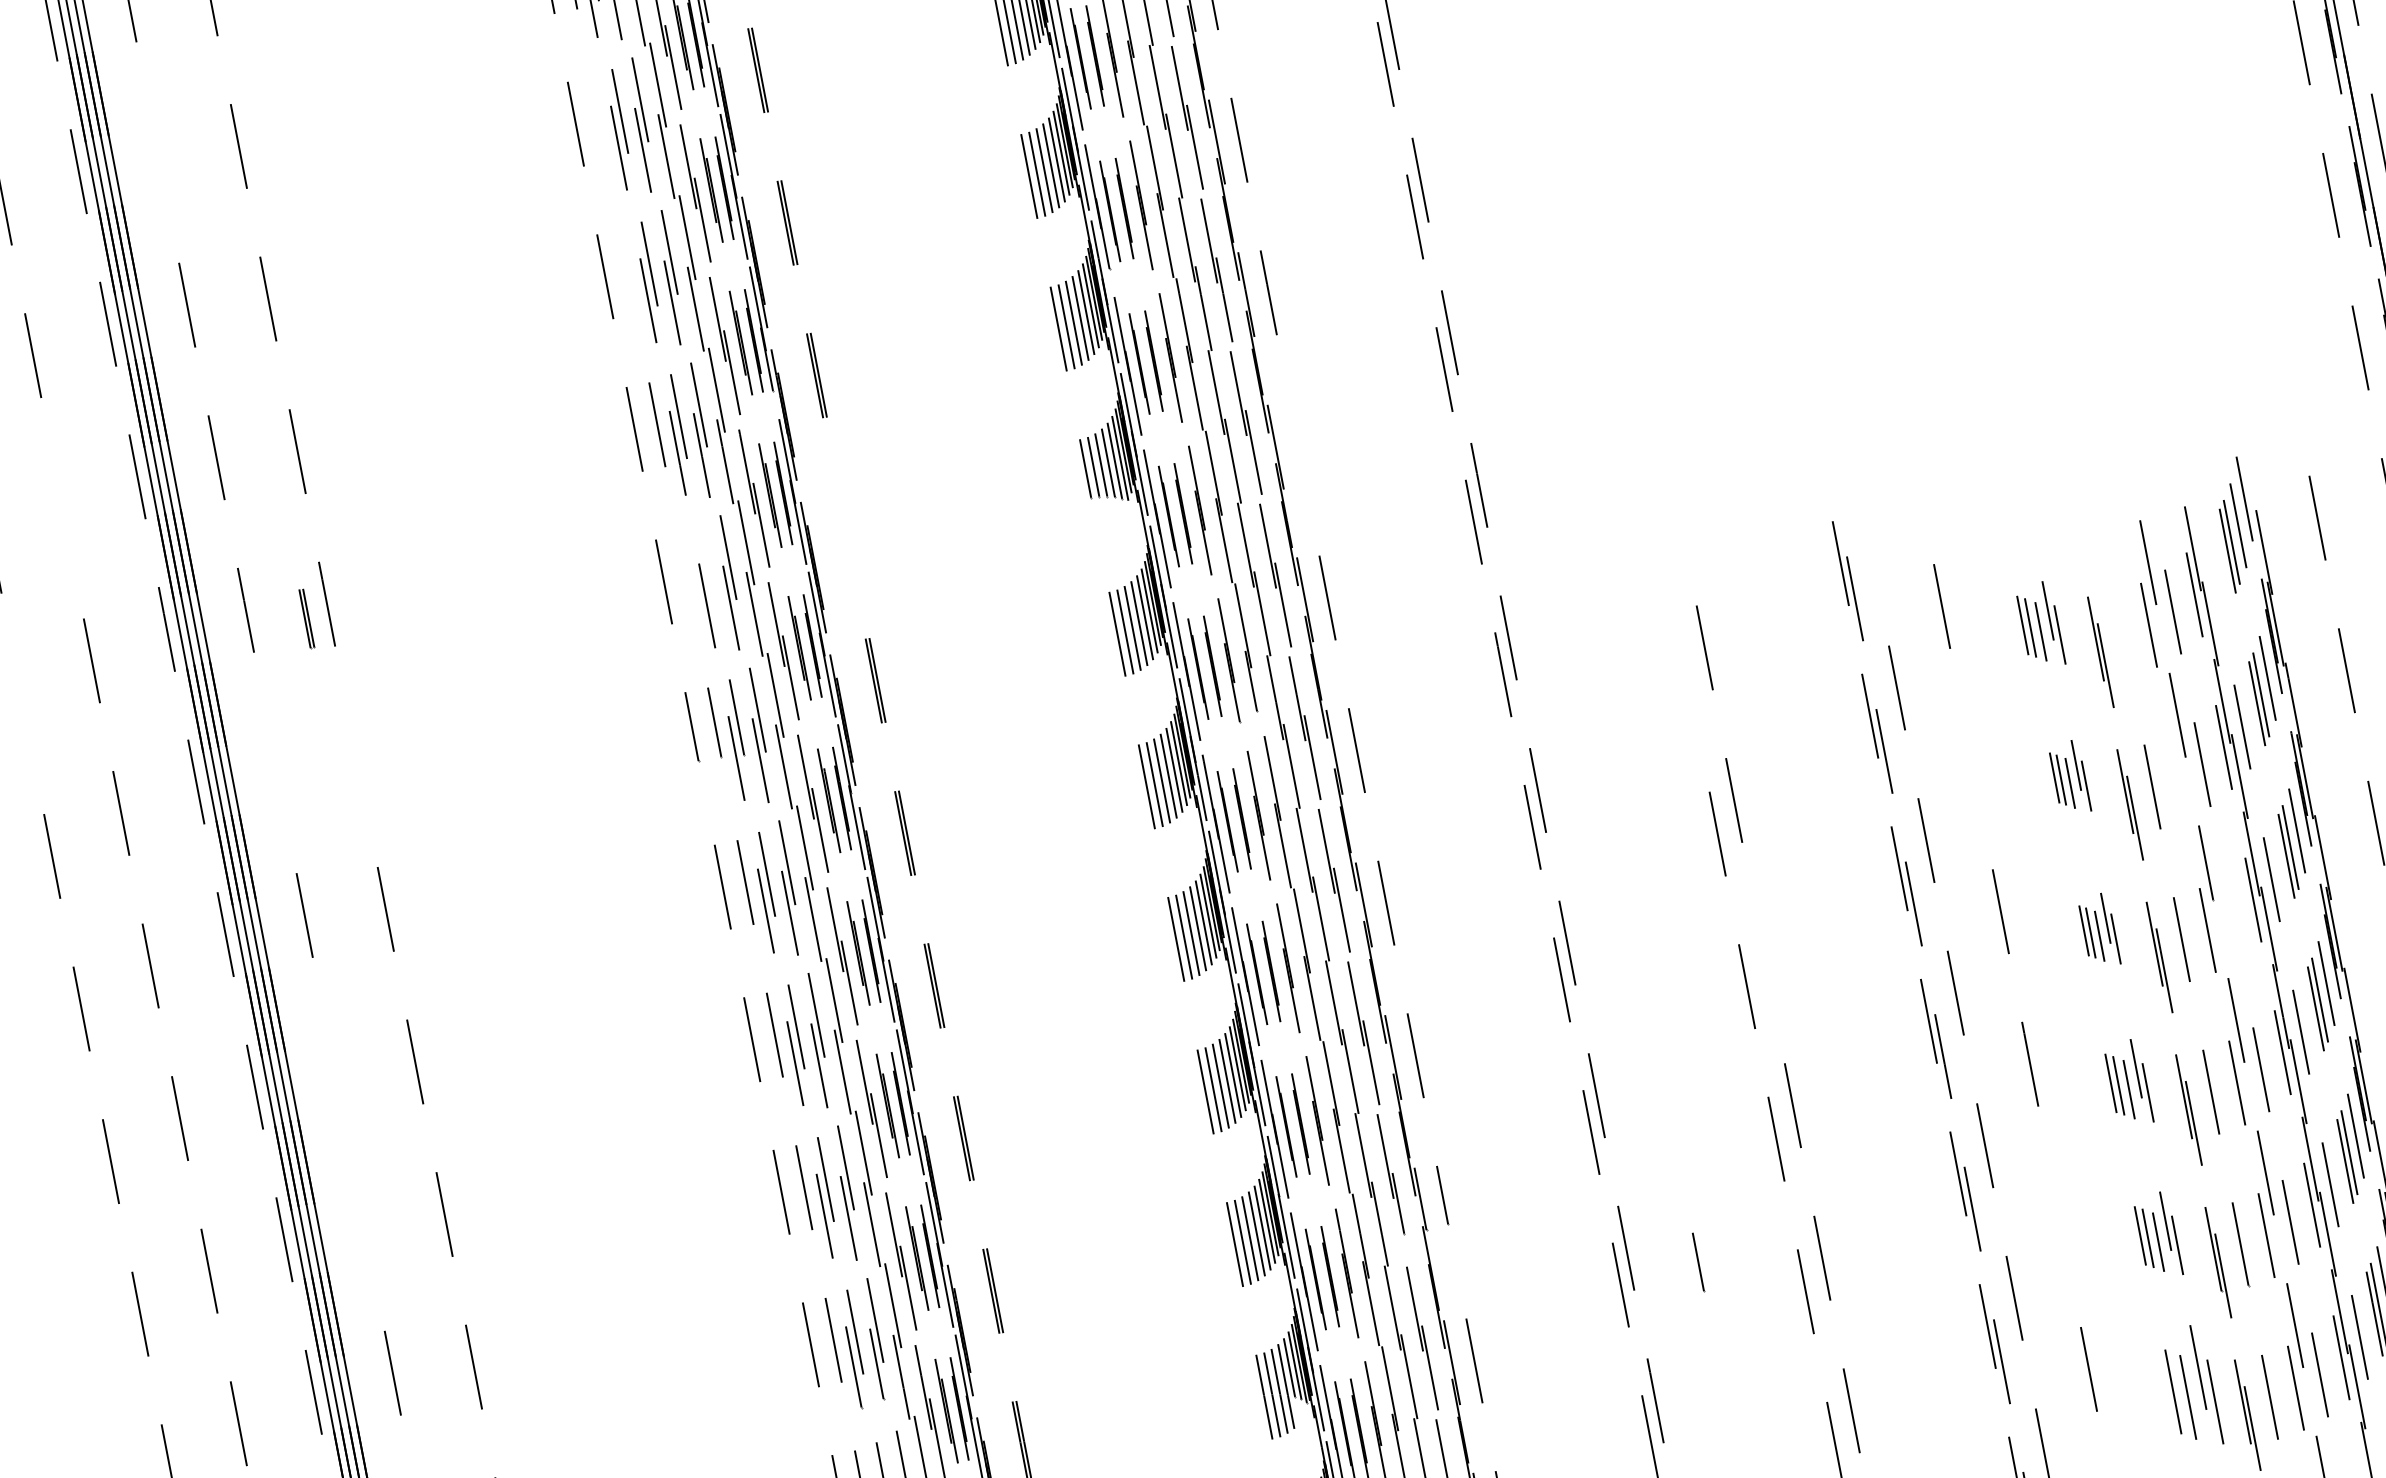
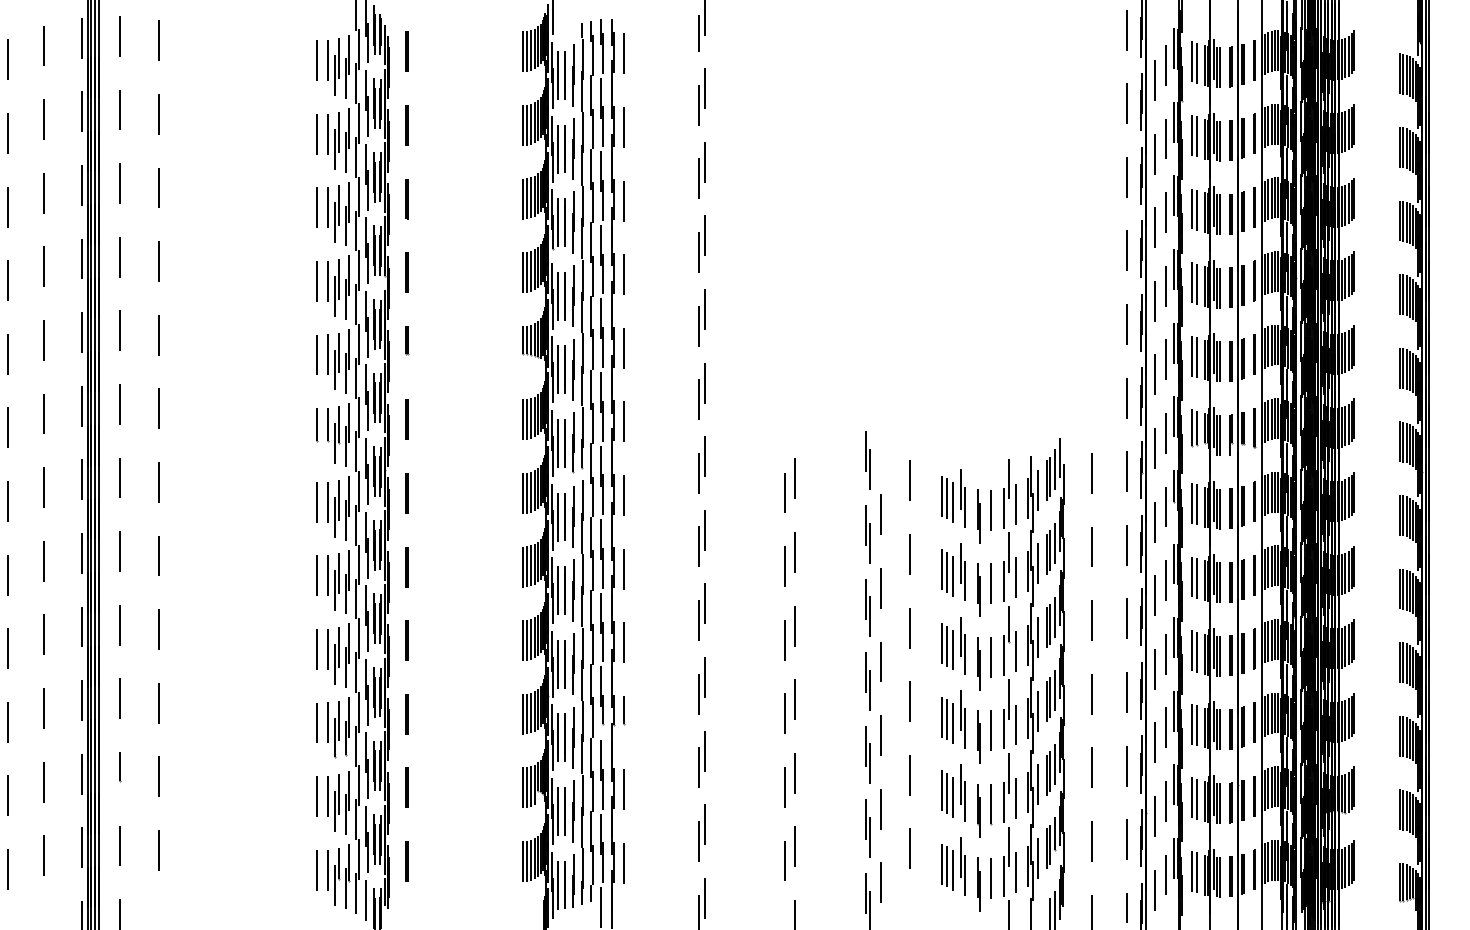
line: (598, 118) -> (328, 133), added
line: (158, 151) -> (120, 109), added
line: (628, 271) -> (328, 207), added
line: (1296, 446) -> (623, 348), added
line: (63, 507) -> (44, 266), added
line: (709, 567) -> (339, 352), added
line: (2212, 572) -> (1038, 489), added
line: (687, 576) -> (328, 354), added
line: (308, 619) -> (407, 340), moved
part: (2040, 625) -> (953, 498), size x1.43
line: (2123, 633) -> (991, 509), added
line: (1687, 680) -> (784, 492), added
line: (23, 702) -> (8, 353), added
line: (356, 756) -> (158, 408), added
line: (1971, 759) -> (909, 554), added
line: (275, 761) -> (120, 403), added
part: (2069, 776) -> (953, 571), size x1.67
line: (2179, 777) -> (1004, 581), added
line: (2231, 915) -> (1016, 650), added
part: (2098, 930) -> (953, 645), size x1.67
line: (1763, 951) -> (795, 625), added
line: (334, 1067) -> (120, 551), added
part: (2128, 1083) -> (953, 719), size x1.43
line: (2059, 1215) -> (909, 774), added
line: (363, 1219) -> (120, 624), added
part: (2157, 1234) -> (953, 792), size x1.43
line: (1698, 1263) -> (737, 764), removed
line: (2161, 1386) -> (941, 863), added

